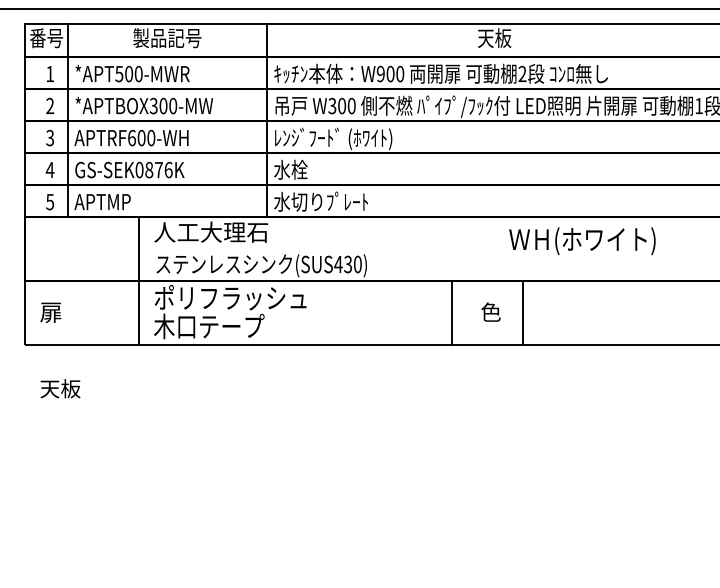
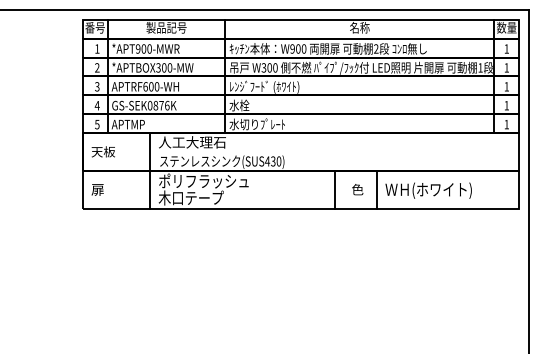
text: (494, 37) -> (359, 27), 天板 -> 名称
text: (118, 73) -> (137, 48), *APT500-MWR -> *APT900-MWR
text: (582, 240) -> (428, 190), moved
text: (58, 388) -> (102, 151), moved

